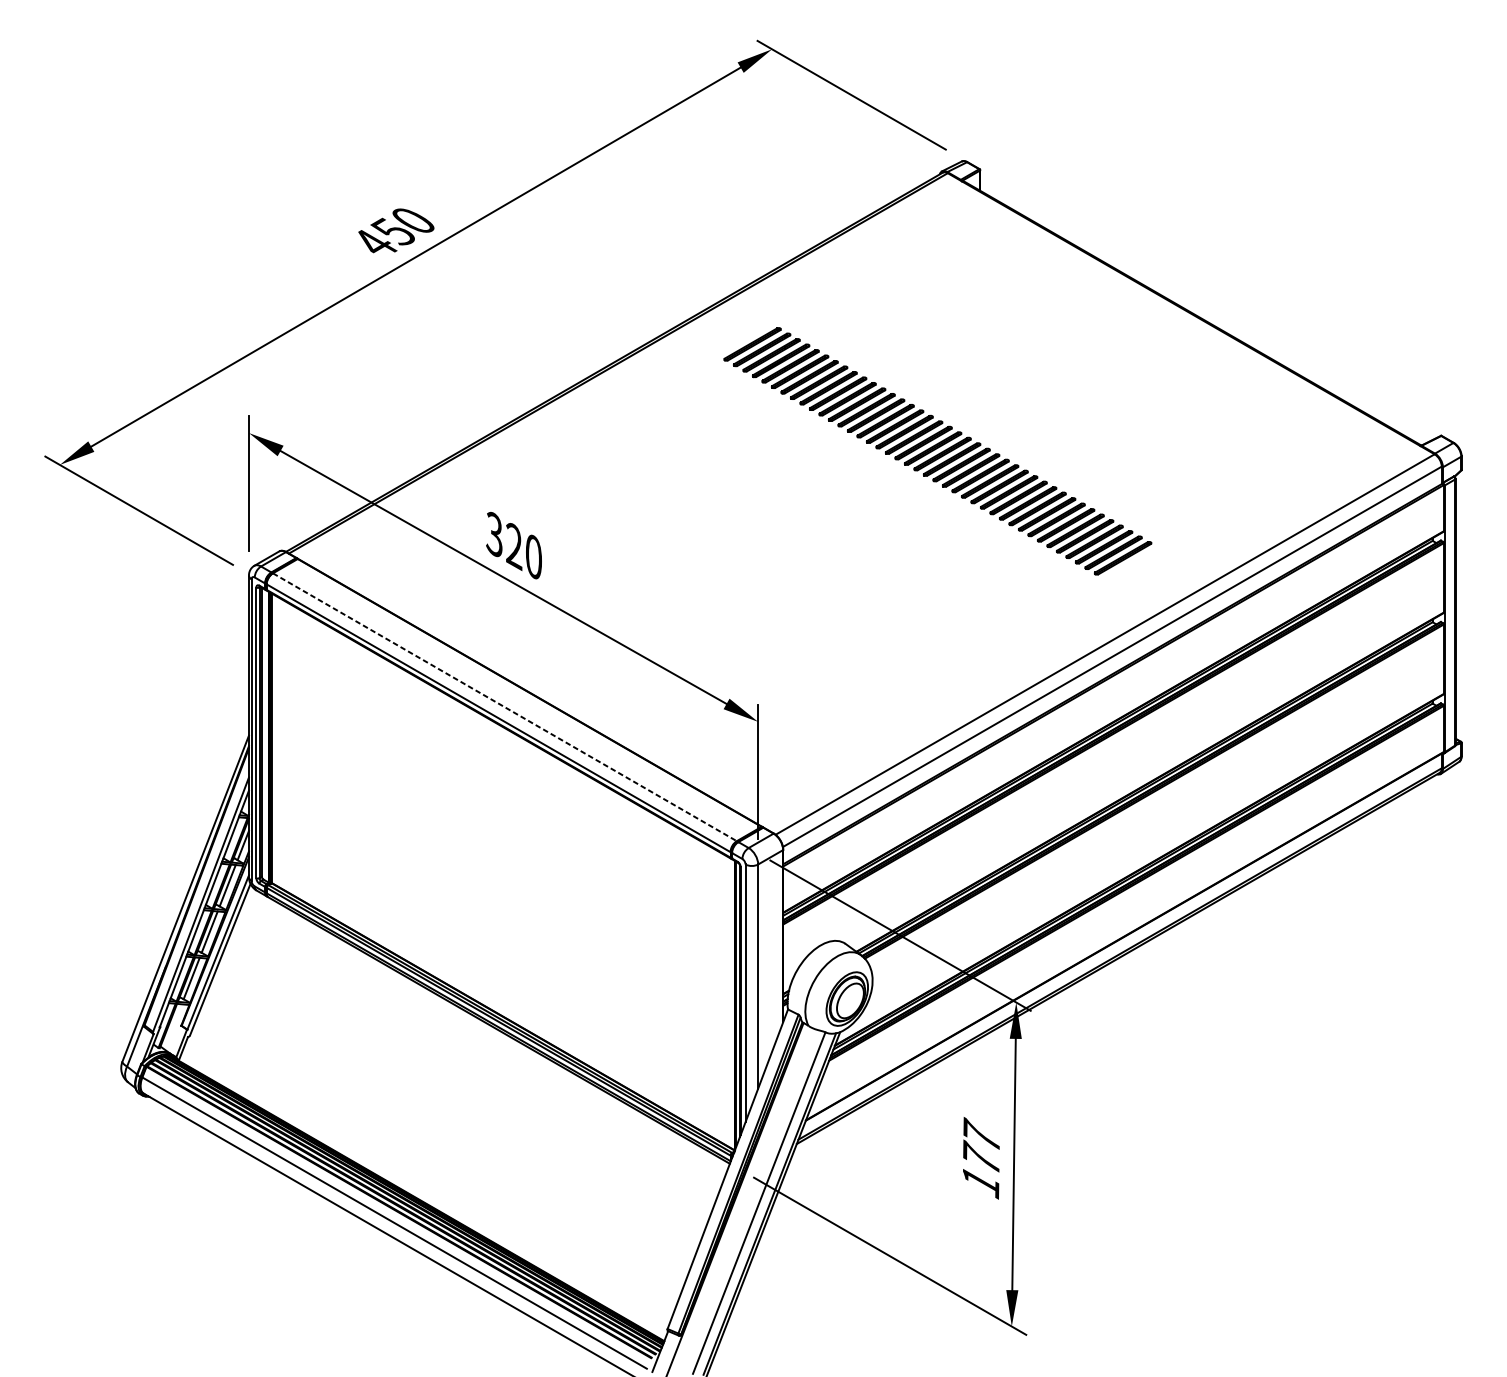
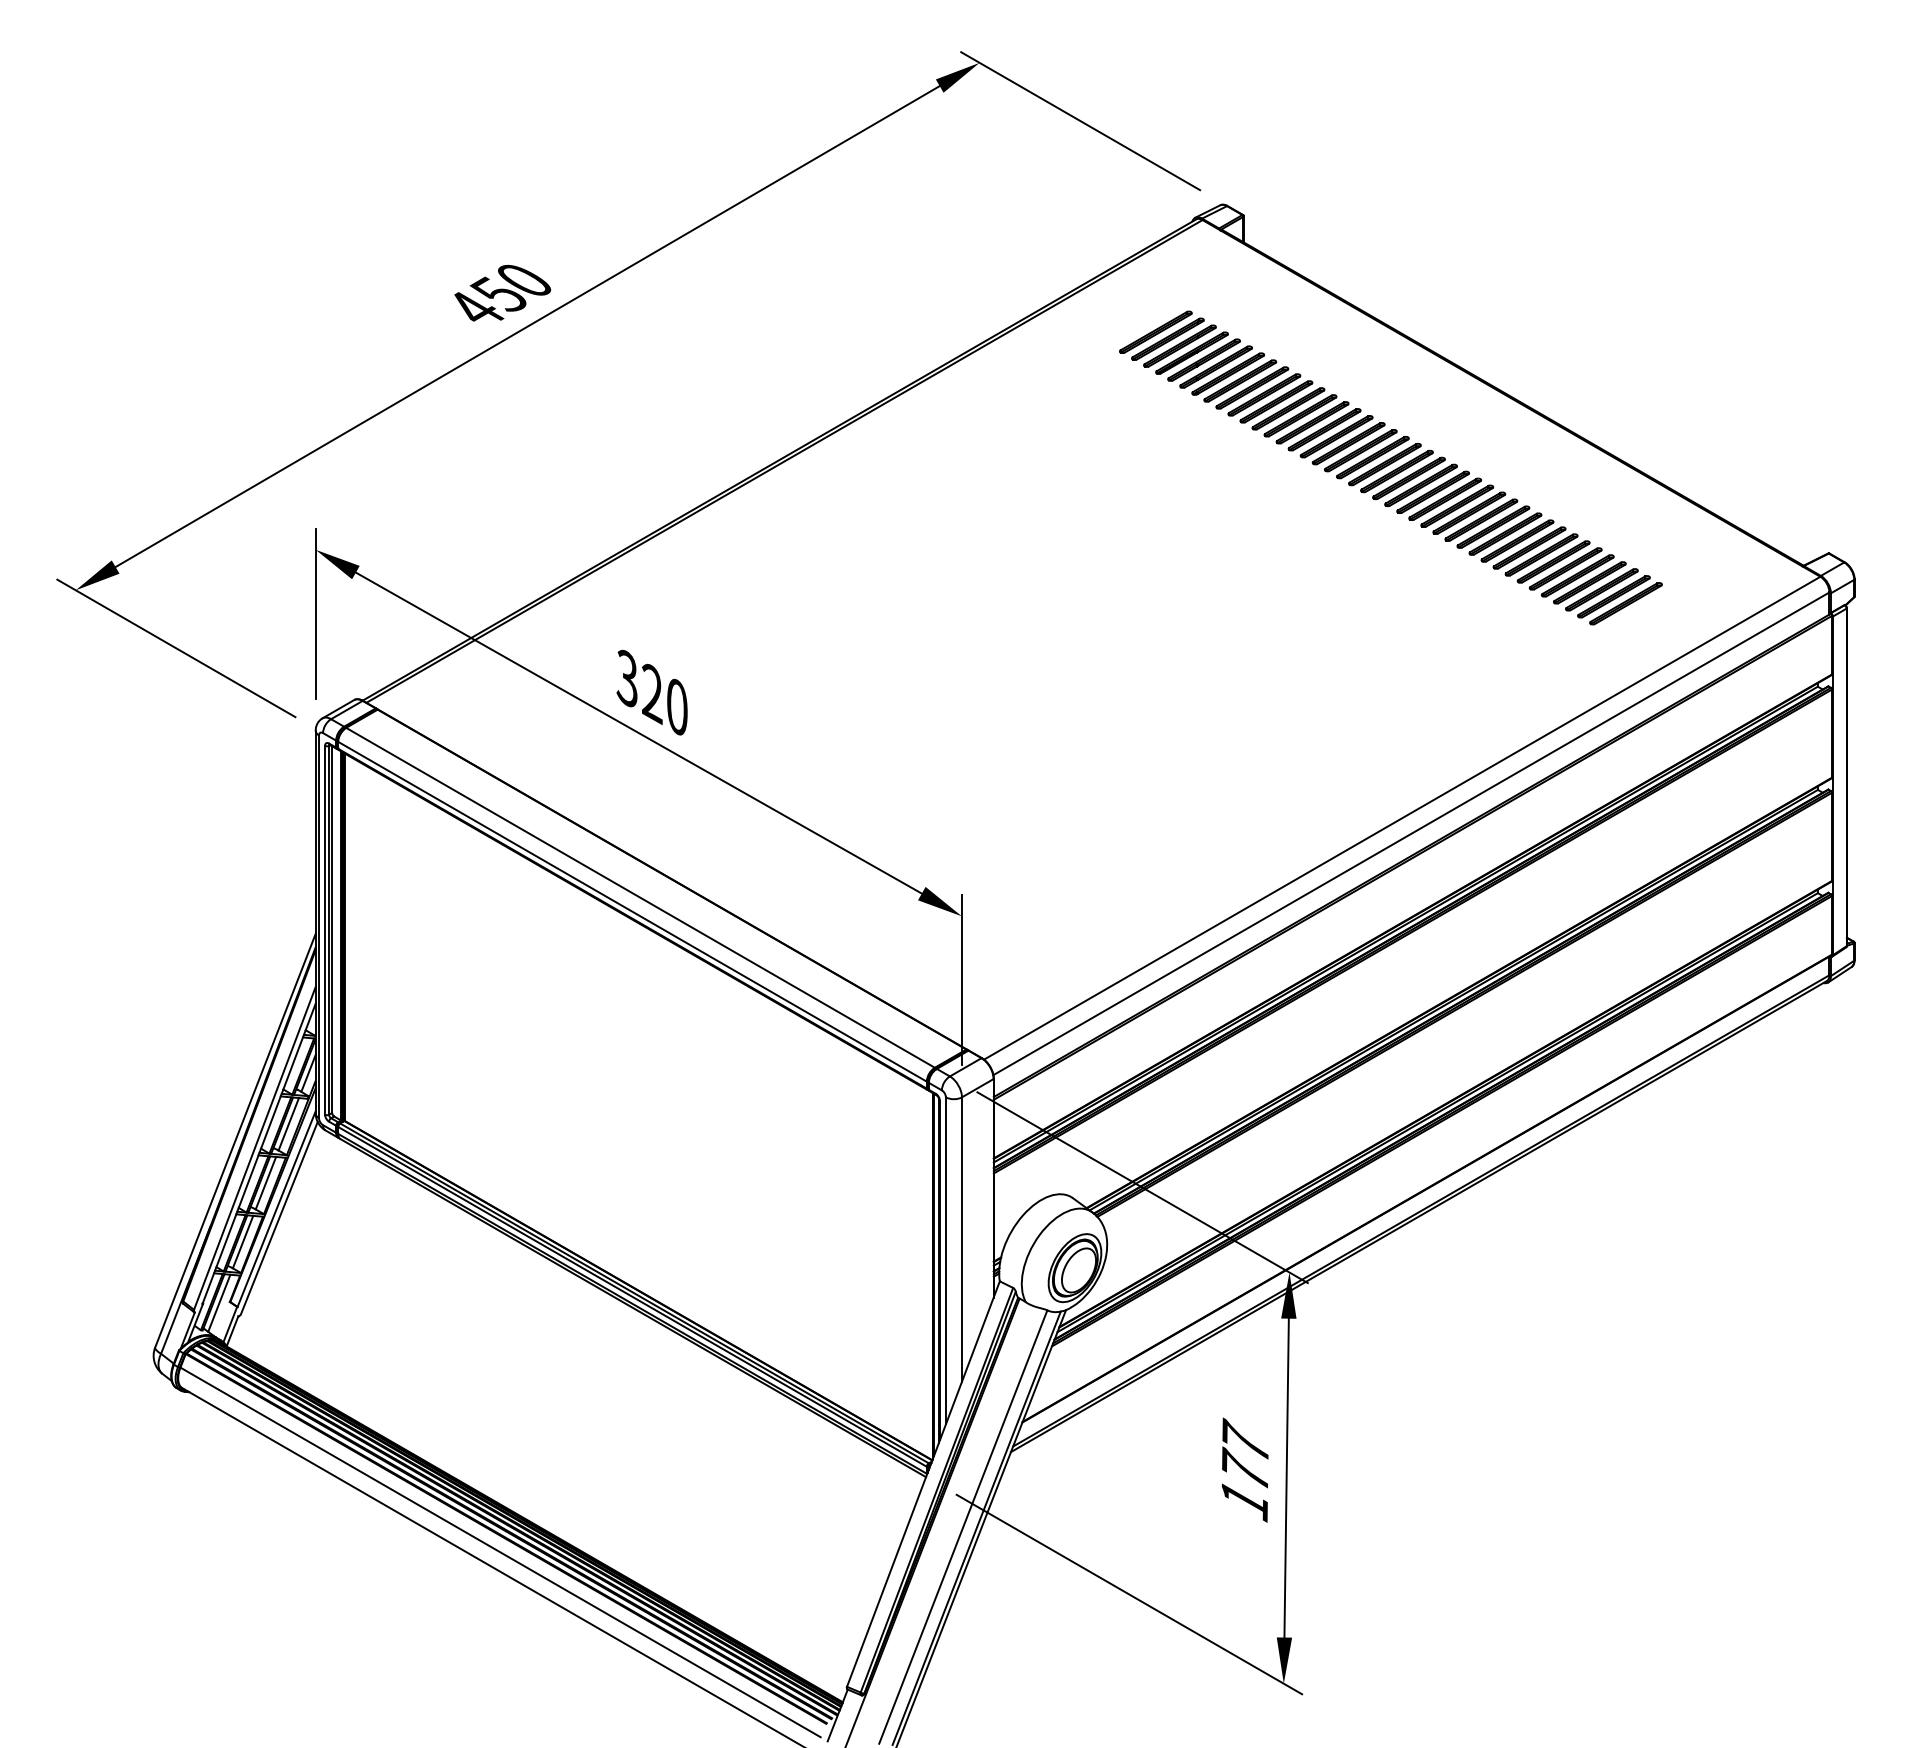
part: (937, 450) -> (1390, 467), moved
line: (504, 707) -> (640, 897), dashed -> solid
line: (173, 1026) -> (219, 1302), added

